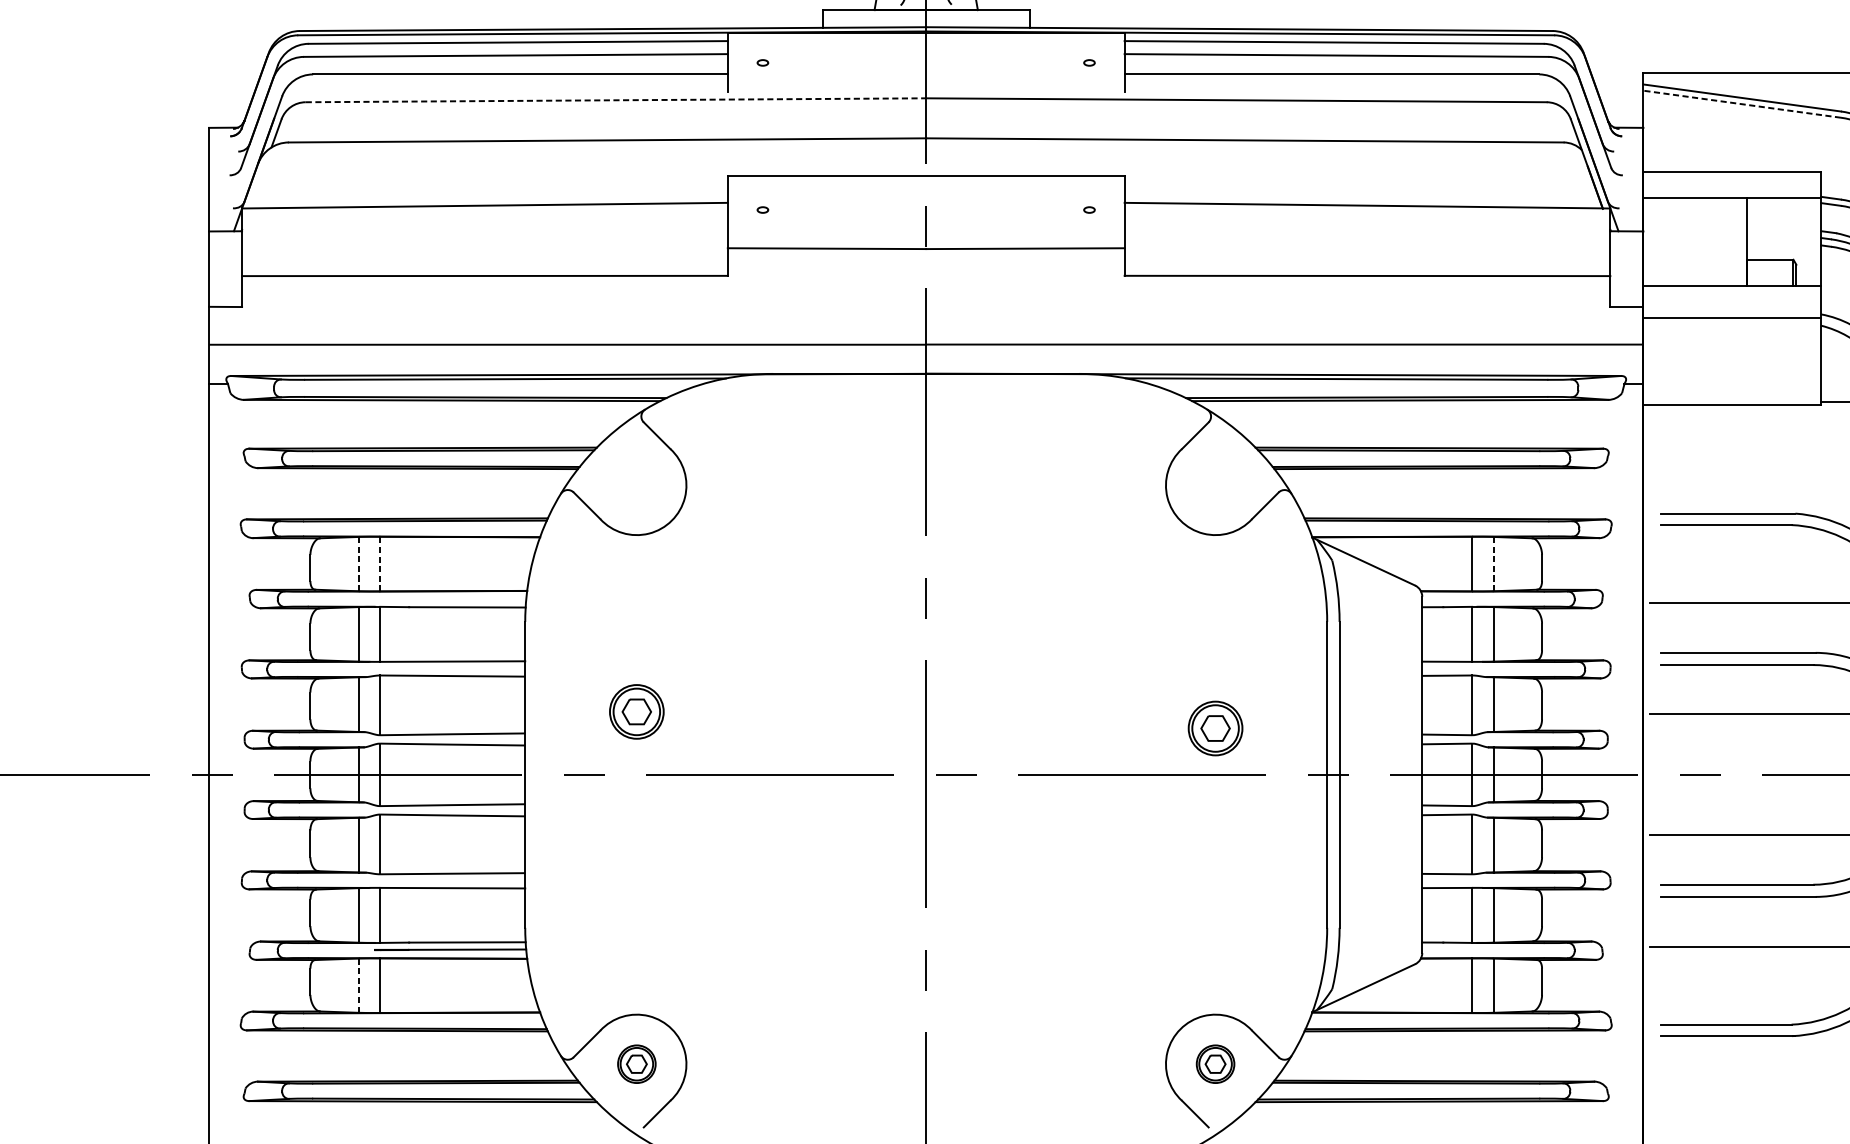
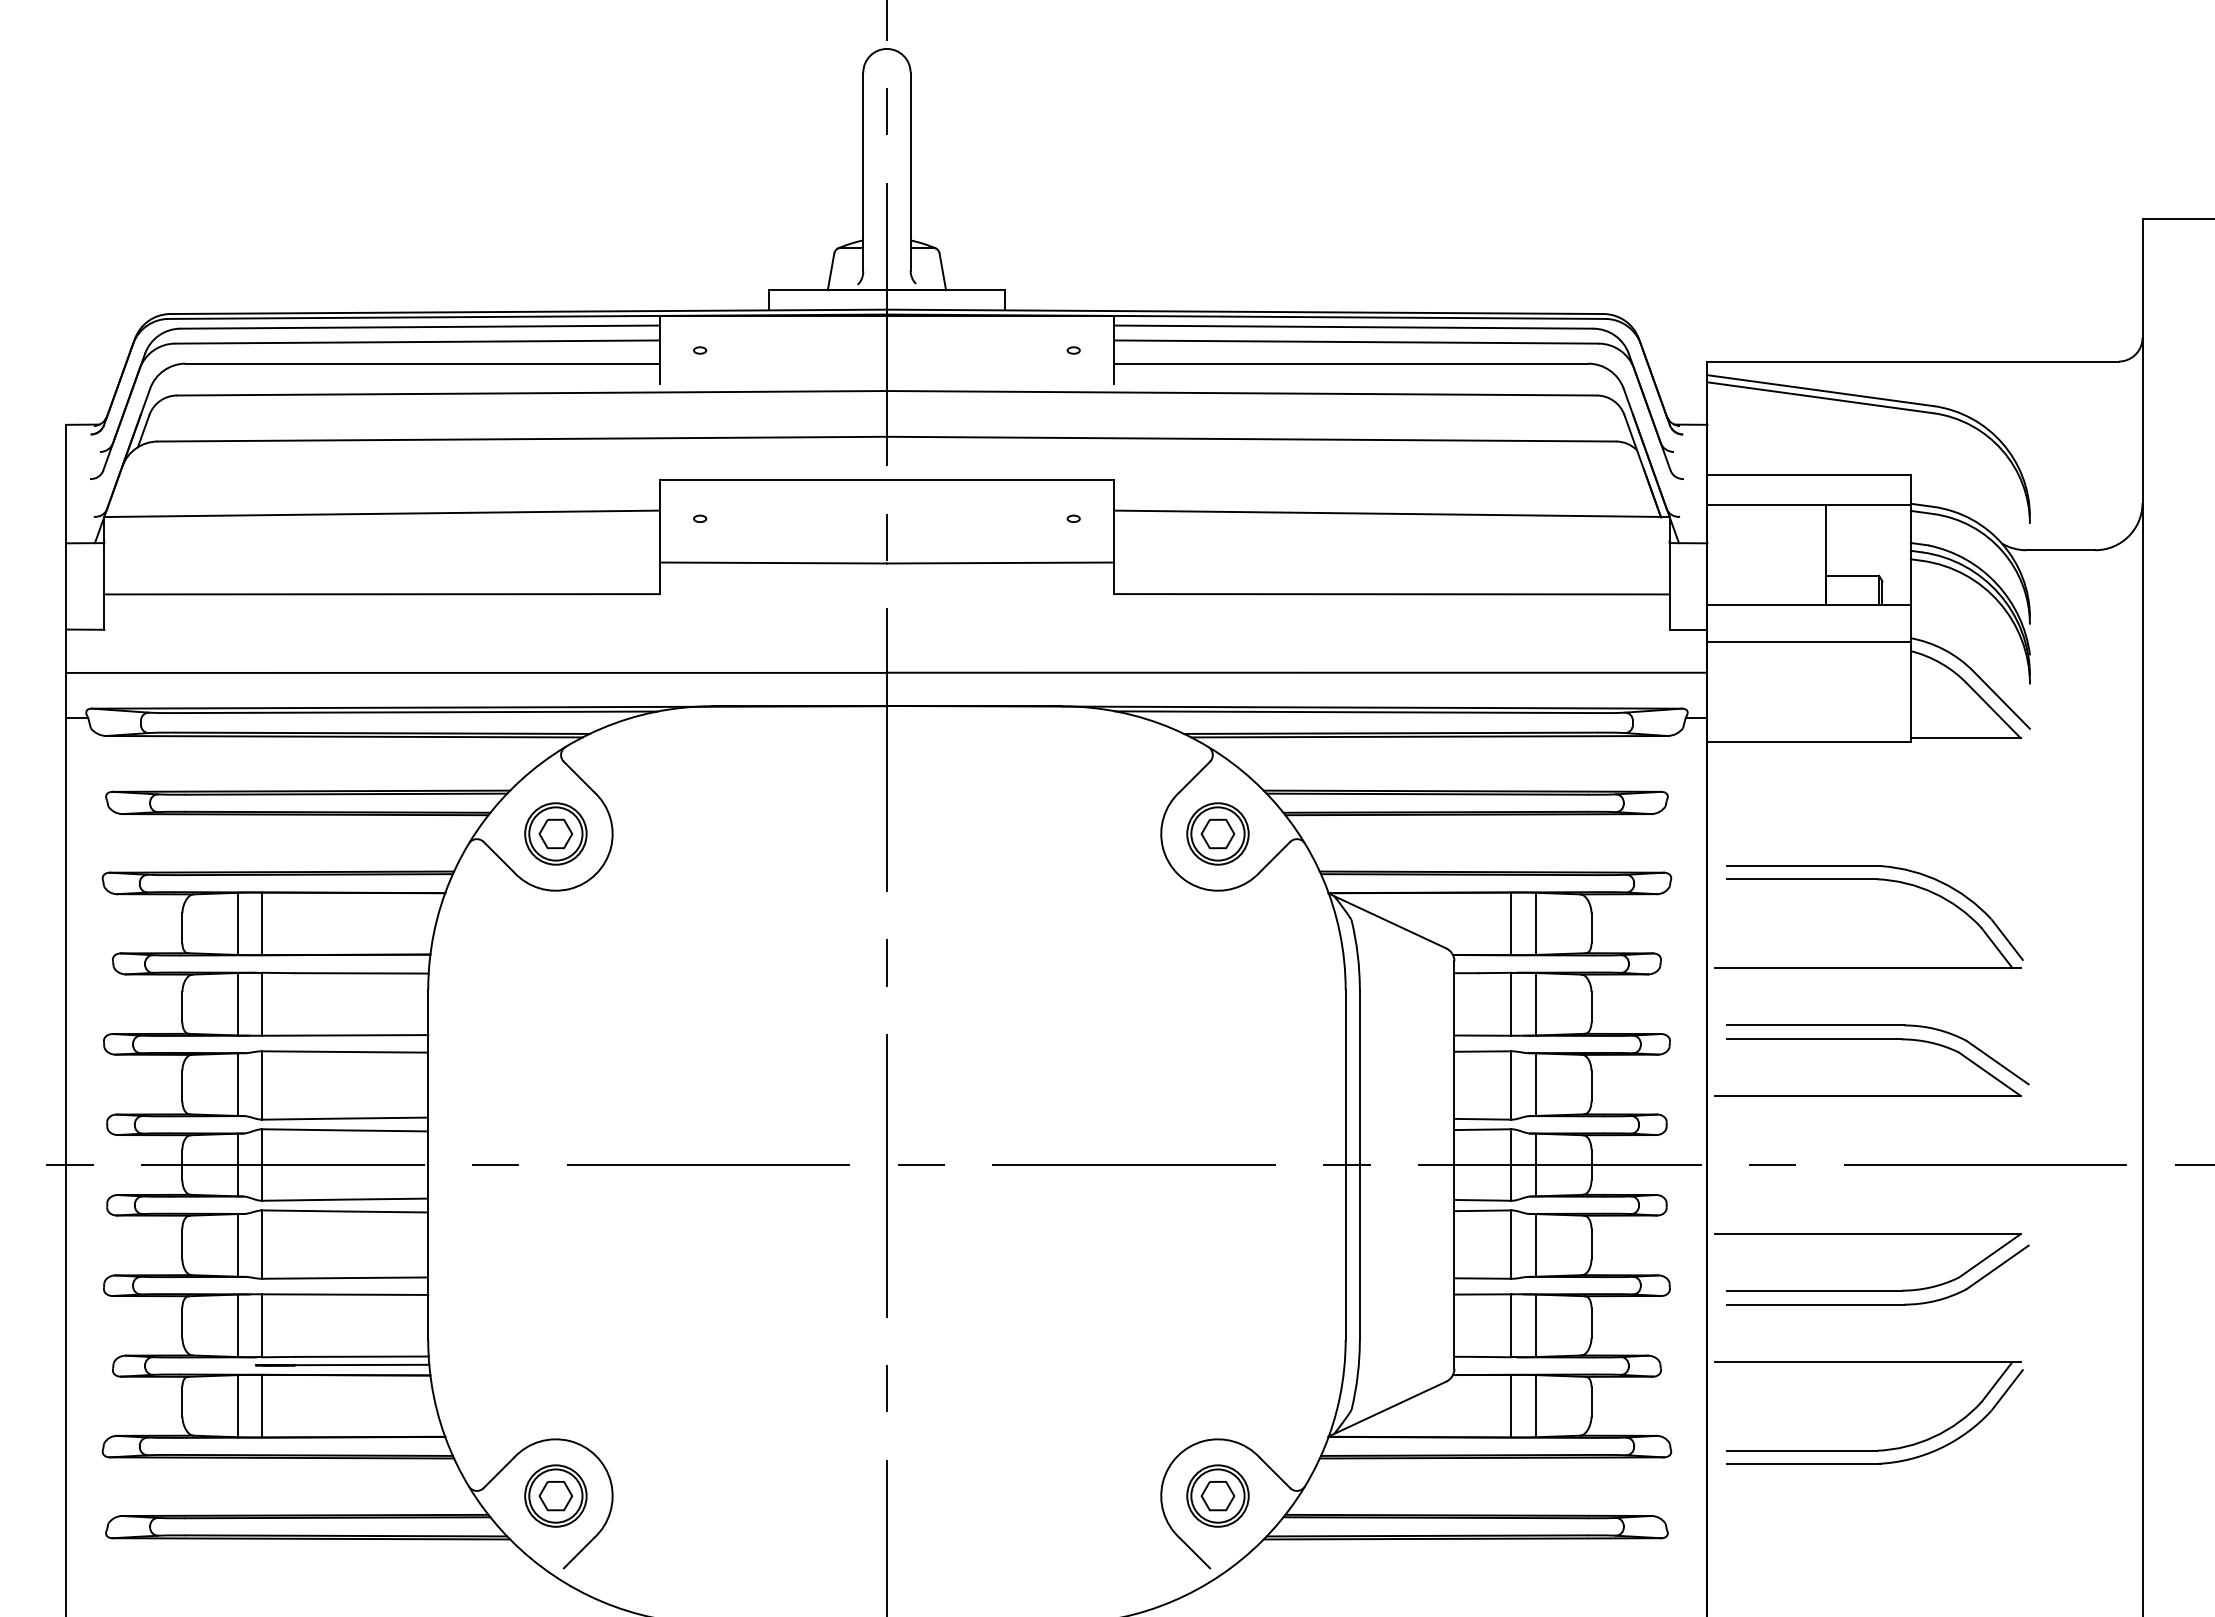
line: (616, 100) -> (532, 393), dashed -> solid
line: (1741, 103) -> (1819, 397), dashed -> solid
line: (380, 563) -> (262, 923), dashed -> solid
line: (358, 564) -> (237, 924), dashed -> solid
line: (1493, 564) -> (1536, 924), dashed -> solid
part: (636, 711) -> (555, 833), moved
part: (1215, 728) -> (1217, 833), moved
line: (358, 985) -> (237, 1406), dashed -> solid
part: (636, 1063) -> (555, 1495), size x1.43
part: (1215, 1063) -> (1217, 1495), size x1.43

